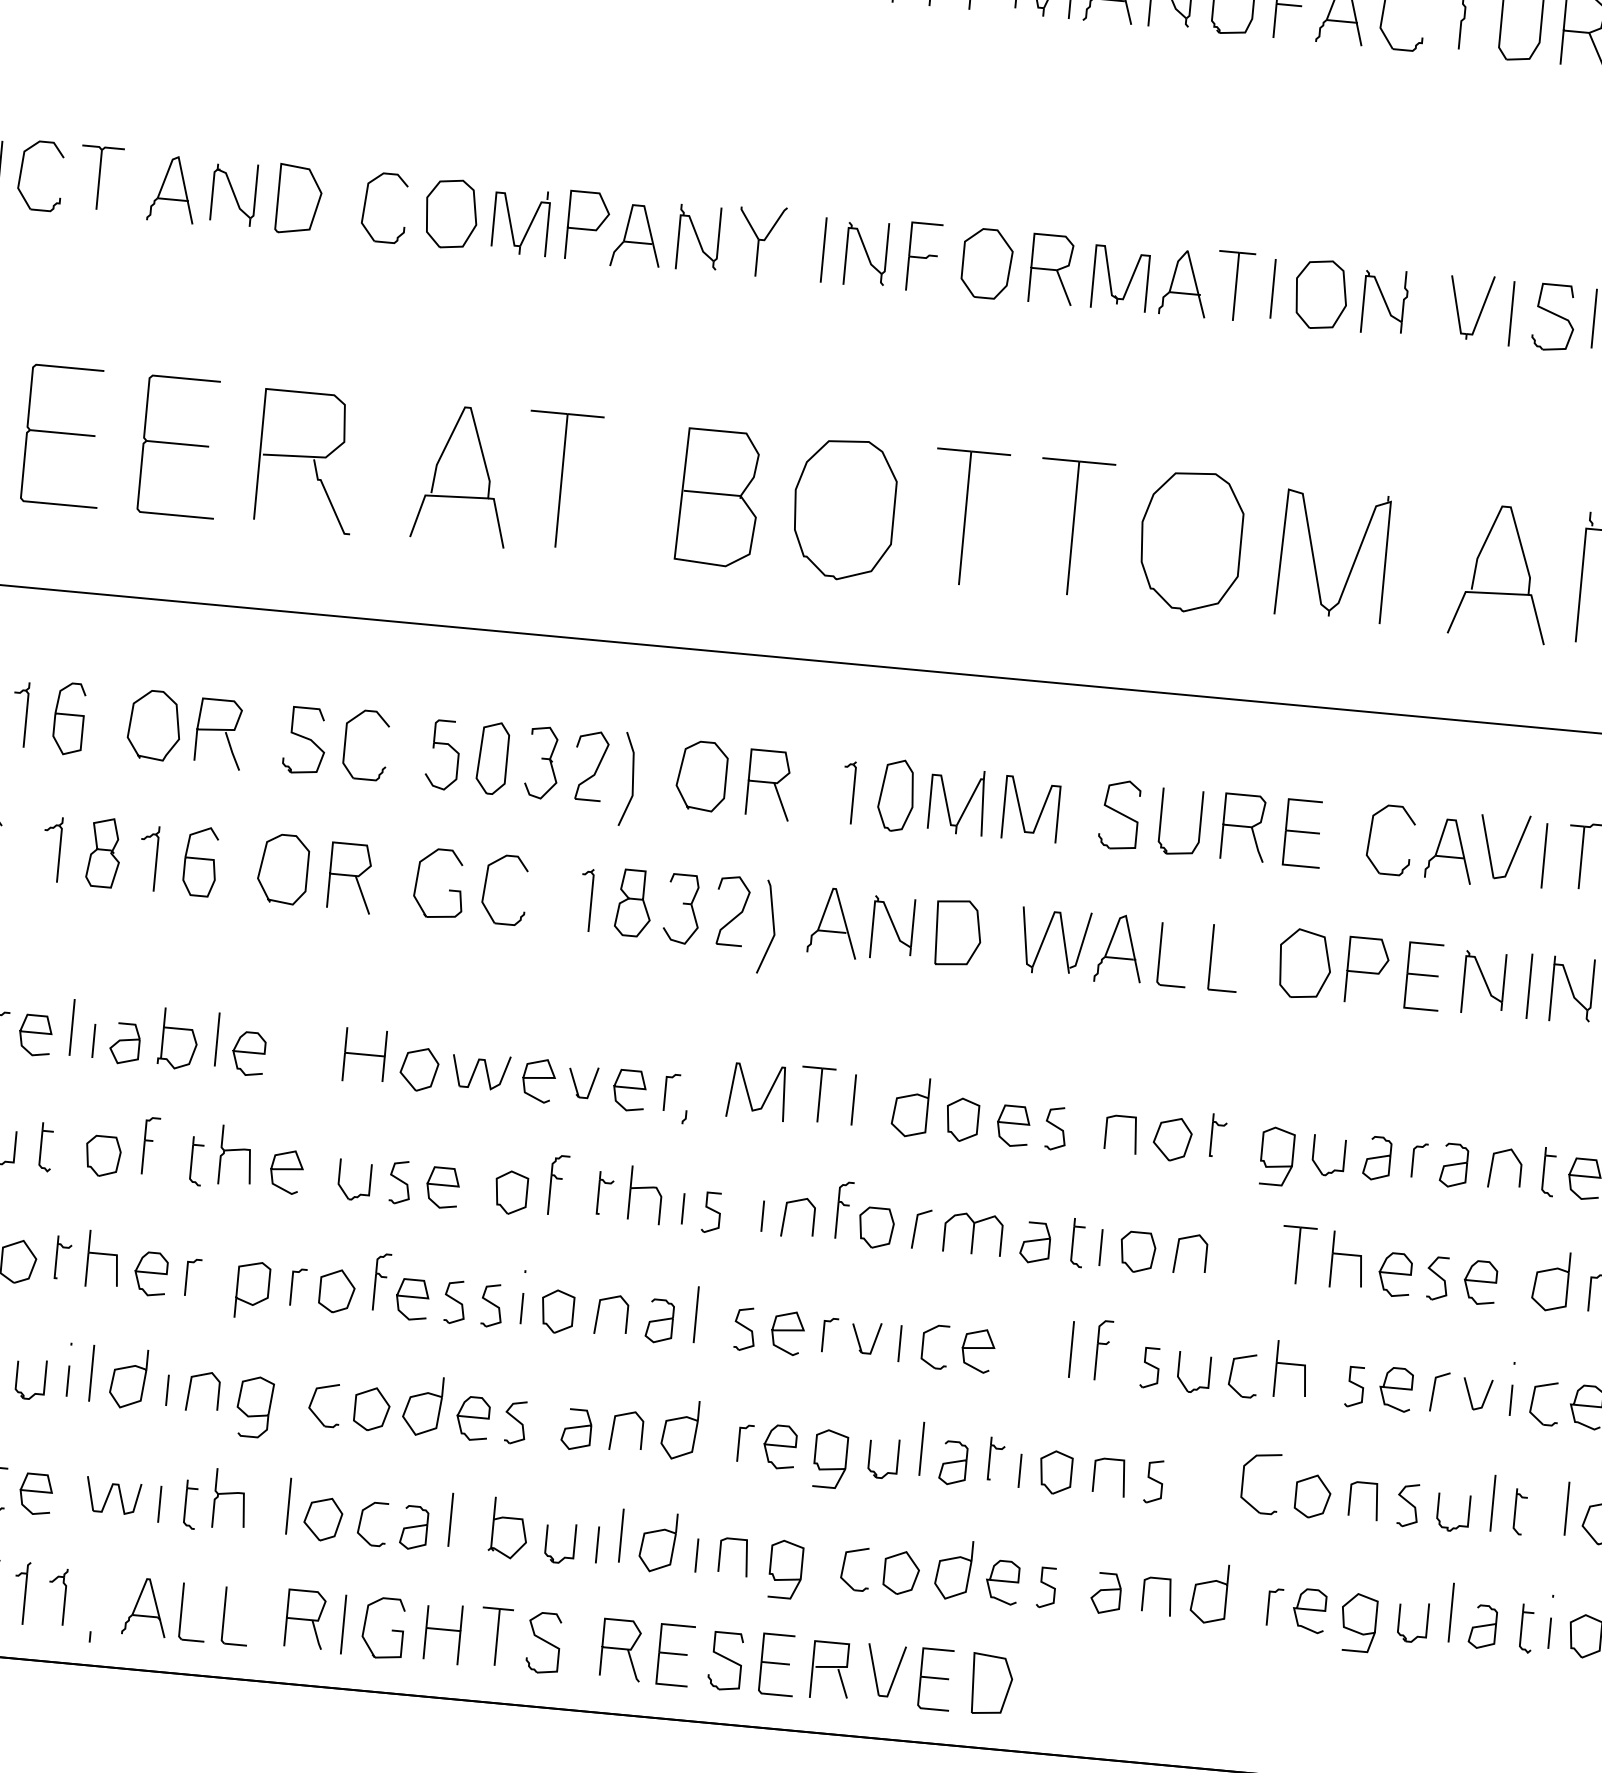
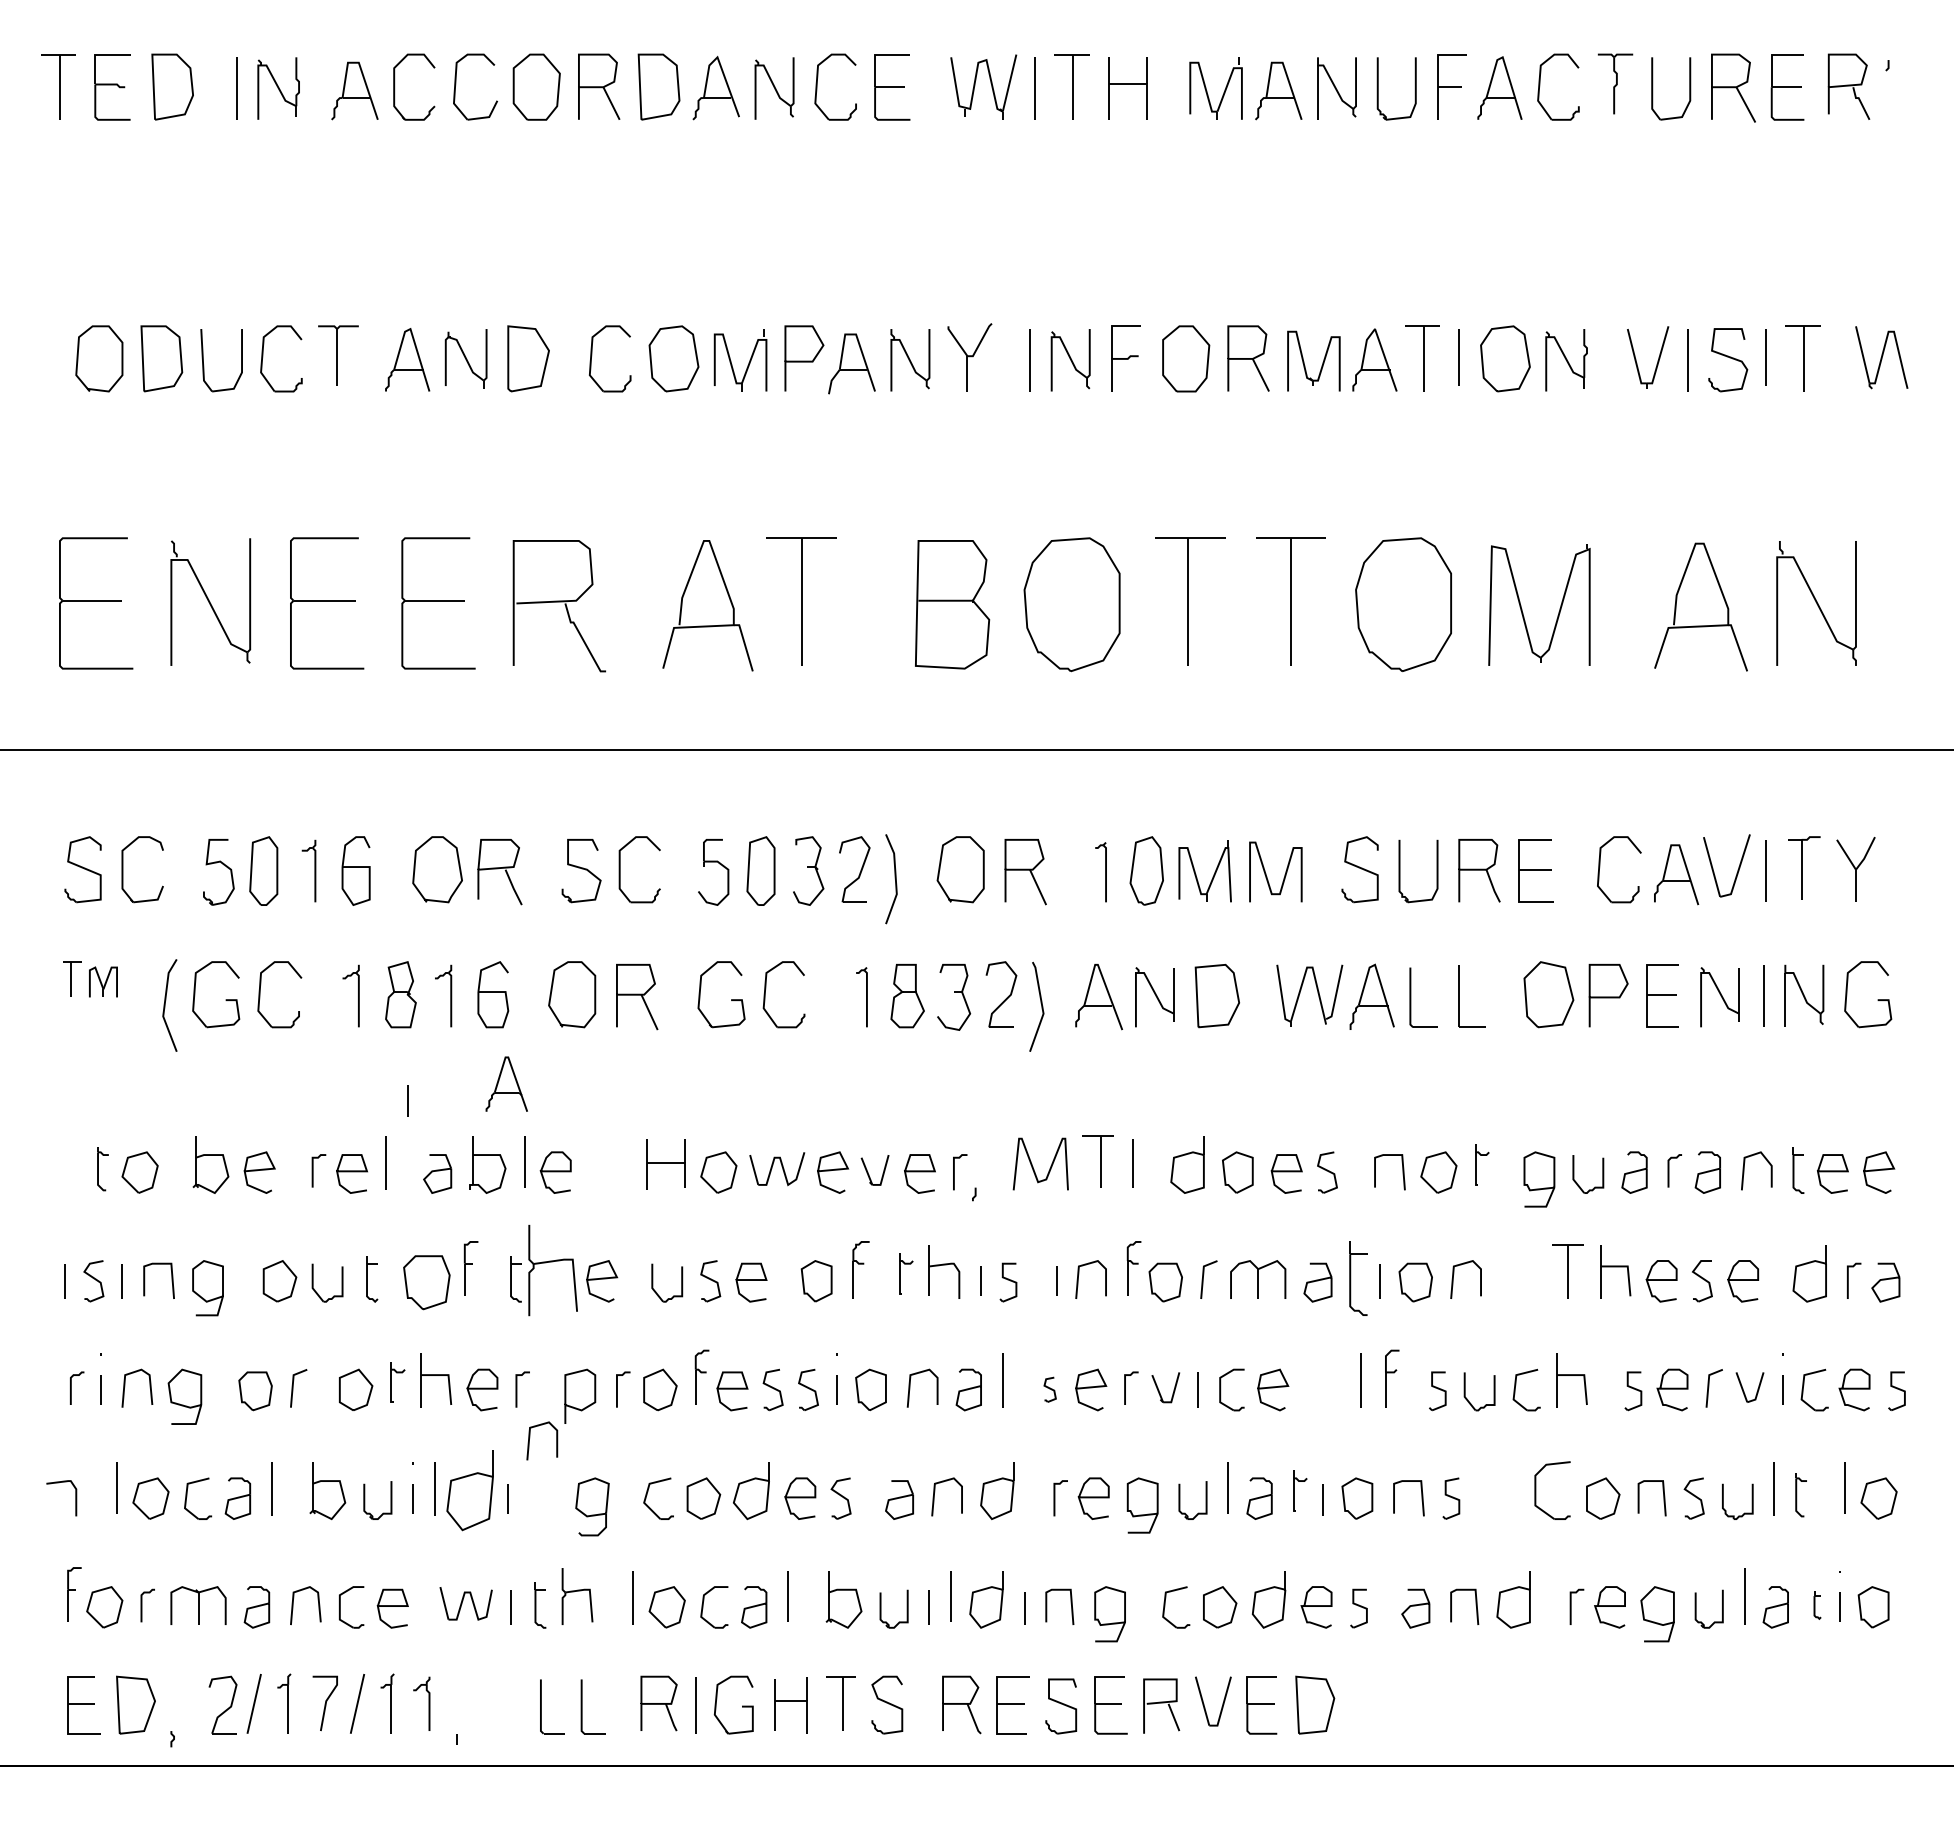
line: (93, 1040) -> (407, 1100), moved
part: (235, 1155) -> (552, 1270), size x1.6
part: (102, 1156) -> (426, 1282), size x1.4
part: (1078, 1243) -> (1358, 1279), size x1.6
part: (744, 1328) -> (1049, 1389), size x0.6
part: (128, 1379) -> (470, 1491), size x1.4
line: (191, 1387) -> (530, 1437), moved
part: (145, 1606) -> (506, 1083), moved
part: (1526, 1629) -> (1817, 1605), size x0.6

